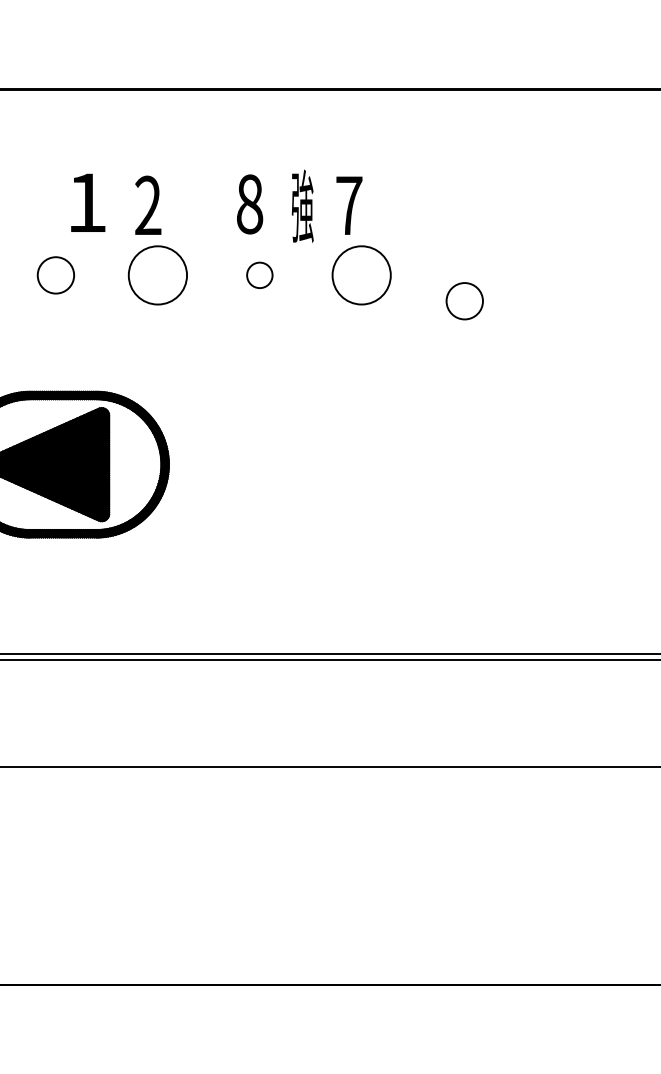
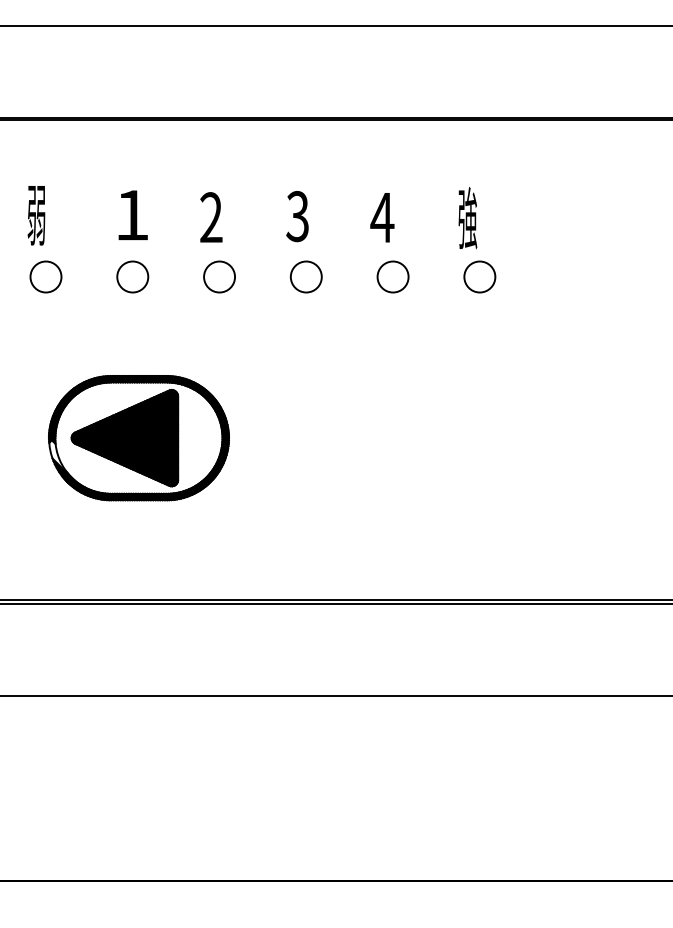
text: (87, 201) -> (132, 214), moved
text: (249, 204) -> (297, 216), 8 -> 3
text: (349, 205) -> (382, 217), 7 -> 4
text: (302, 206) -> (467, 218), moved
circle: (157, 274) -> (219, 276), size x0.62
circle: (259, 274) -> (306, 276), size x1.43
circle: (361, 274) -> (392, 276), size x0.62
circle: (464, 300) -> (479, 276), moved

